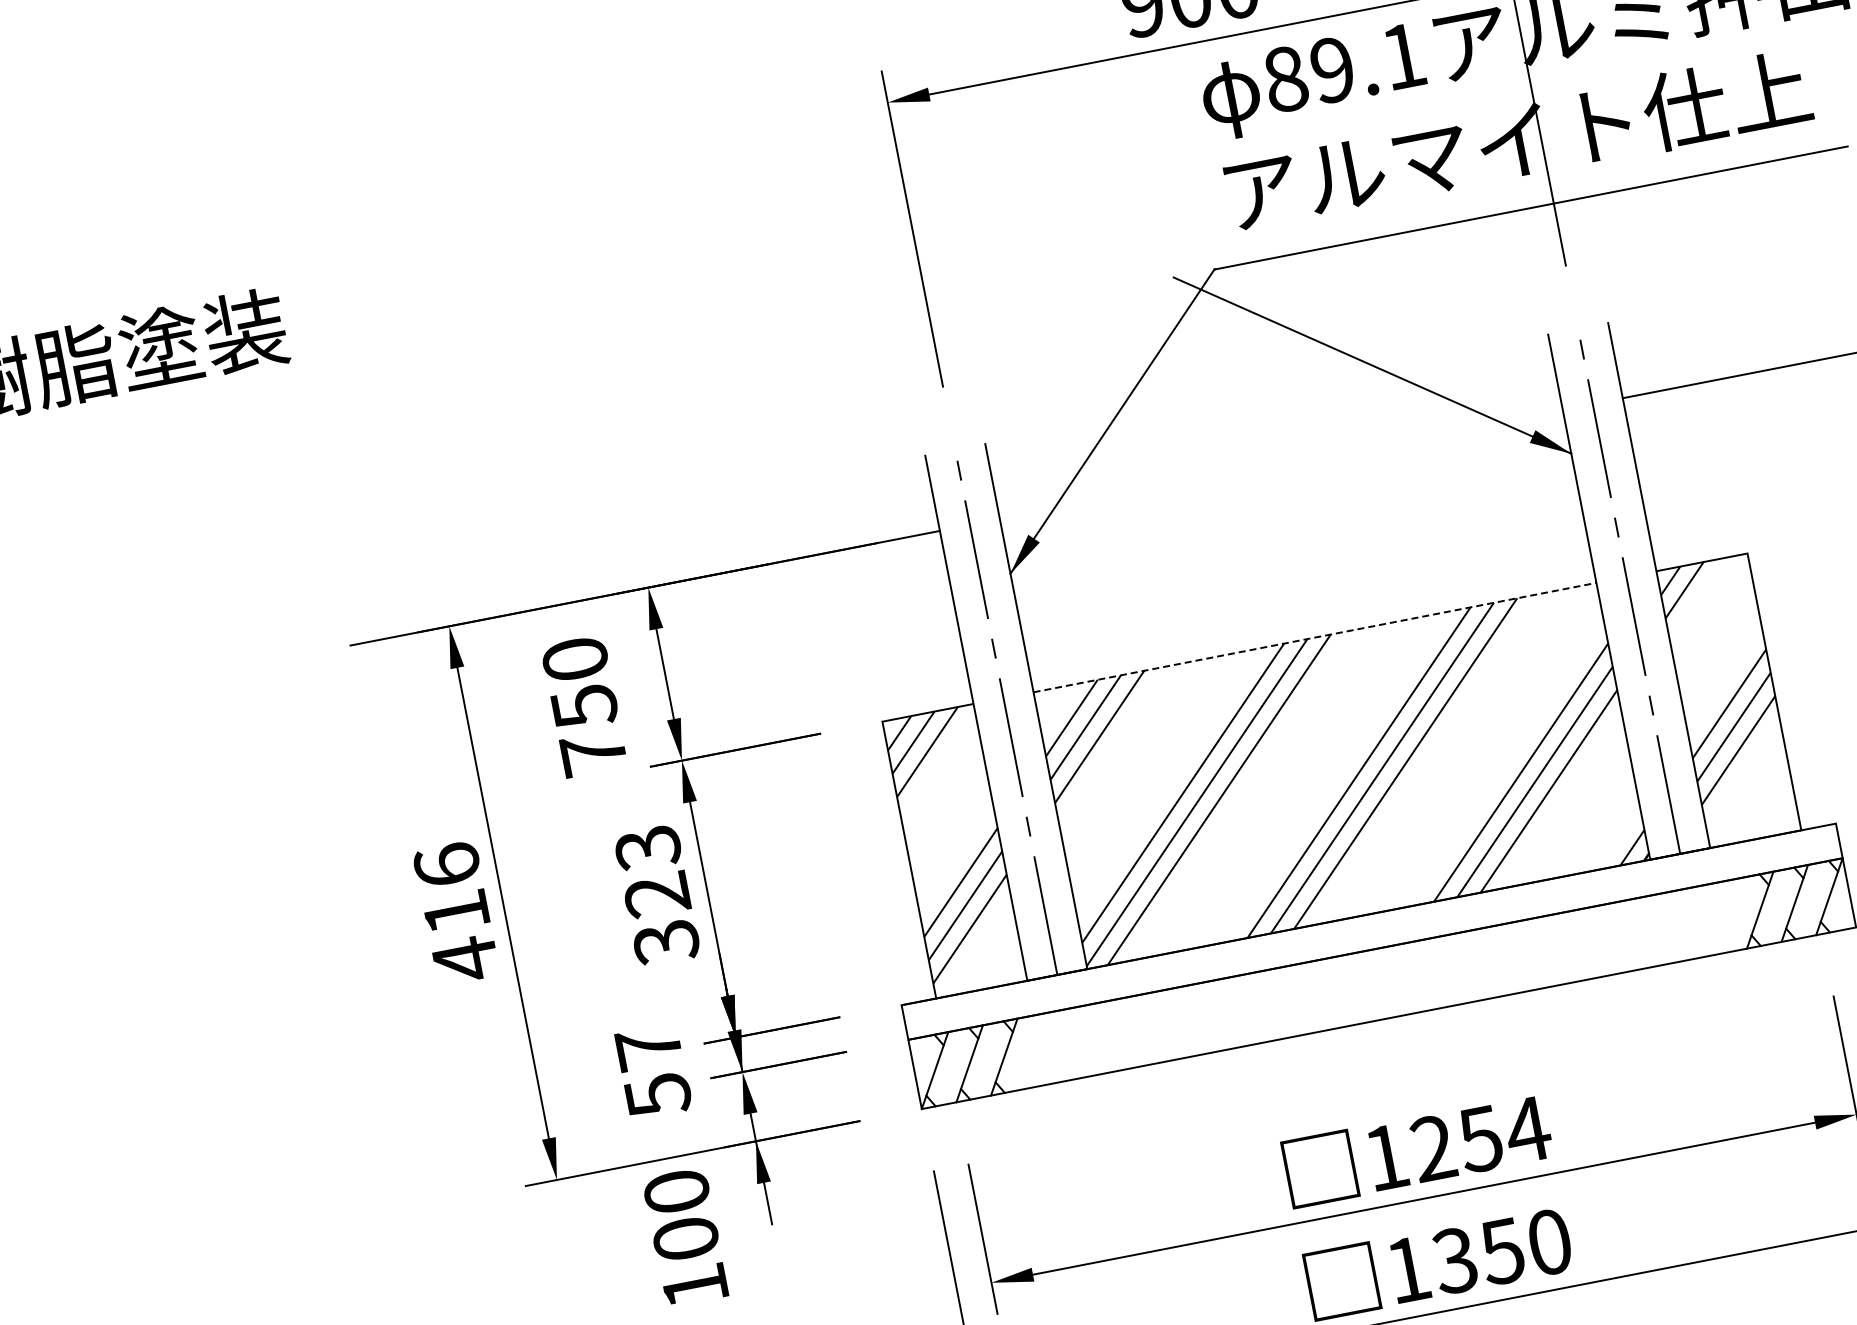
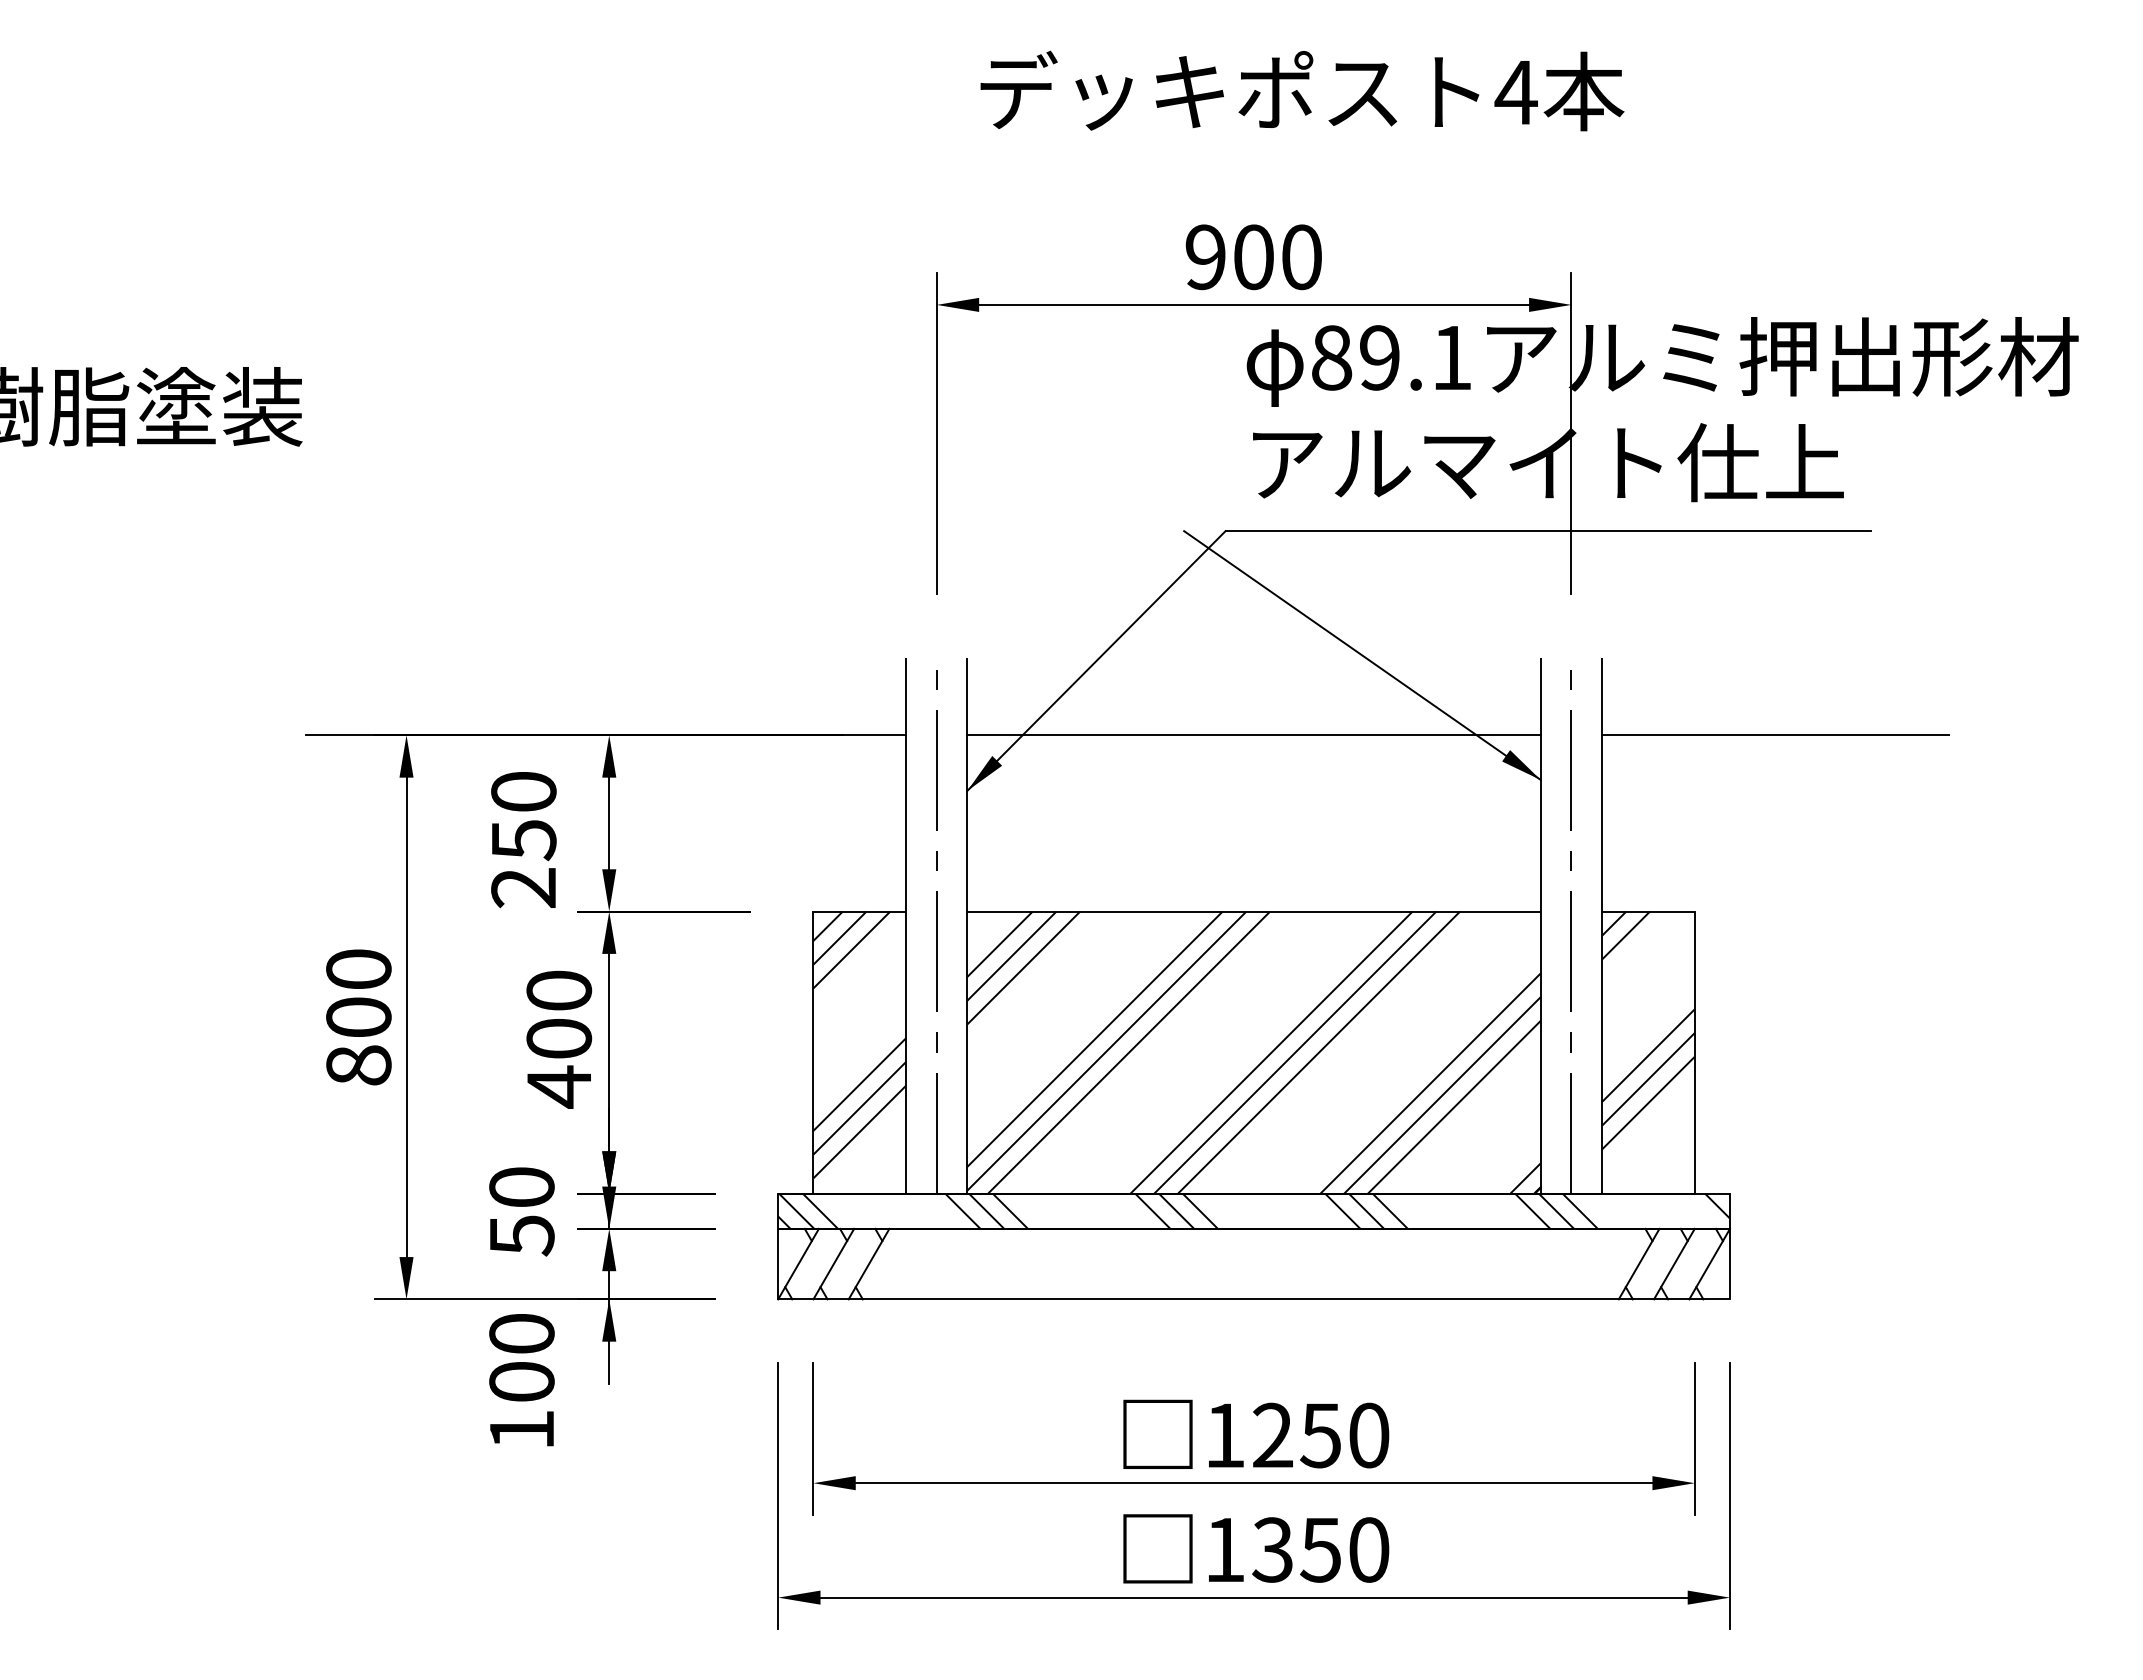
line: (1280, 464) -> (1253, 735), added
line: (1315, 637) -> (1254, 911), dashed -> solid
text: (593, 753) -> (523, 887), 750 -> 250
text: (657, 895) -> (559, 1039), 323 -> 400
text: (456, 913) -> (358, 1018), 416 -> 800
hatch: (1372, 930) -> (1254, 1210), added
text: (648, 1047) -> (521, 1186), 57 -> 50
text: (1527, 1130) -> (1368, 1435), 1254 -> 1250

